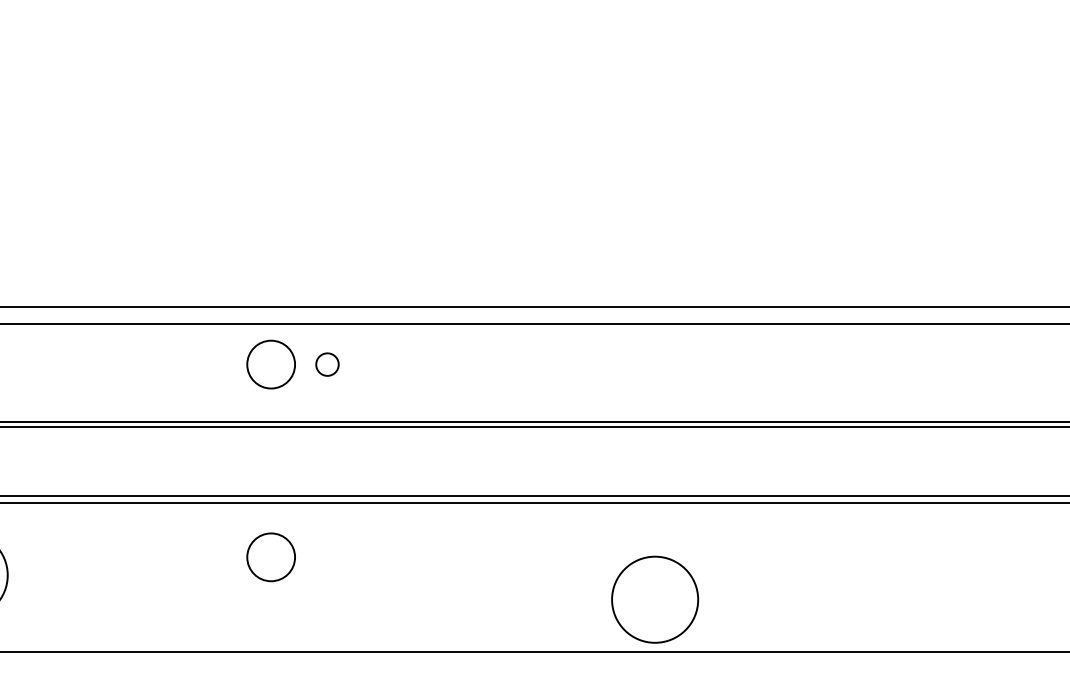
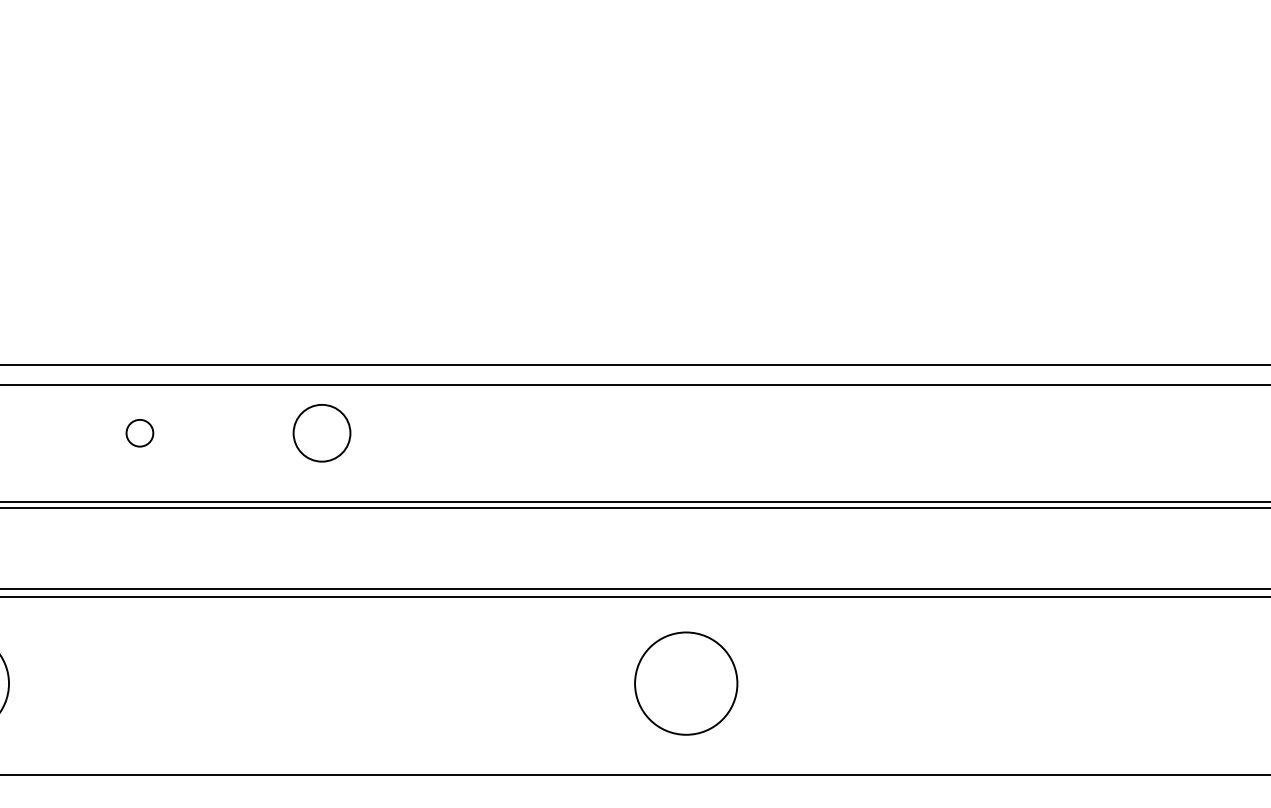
circle: (327, 364) -> (139, 433), moved
circle: (270, 557) -> (321, 662), removed
circle: (655, 599) -> (686, 683), moved

